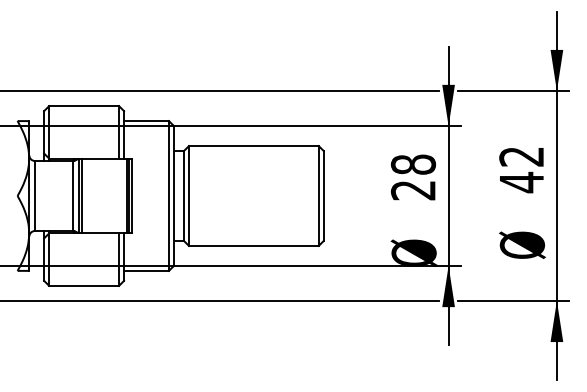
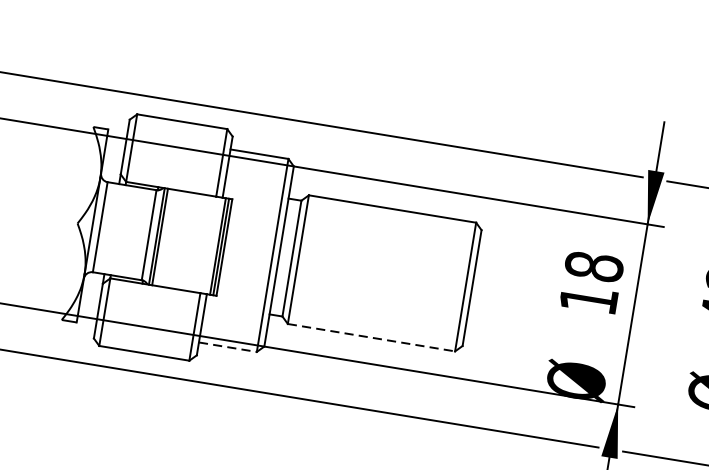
text: (412, 190) -> (587, 299), 28 -> 18
line: (253, 245) -> (371, 337), solid -> dashed
line: (147, 270) -> (229, 346), solid -> dashed

